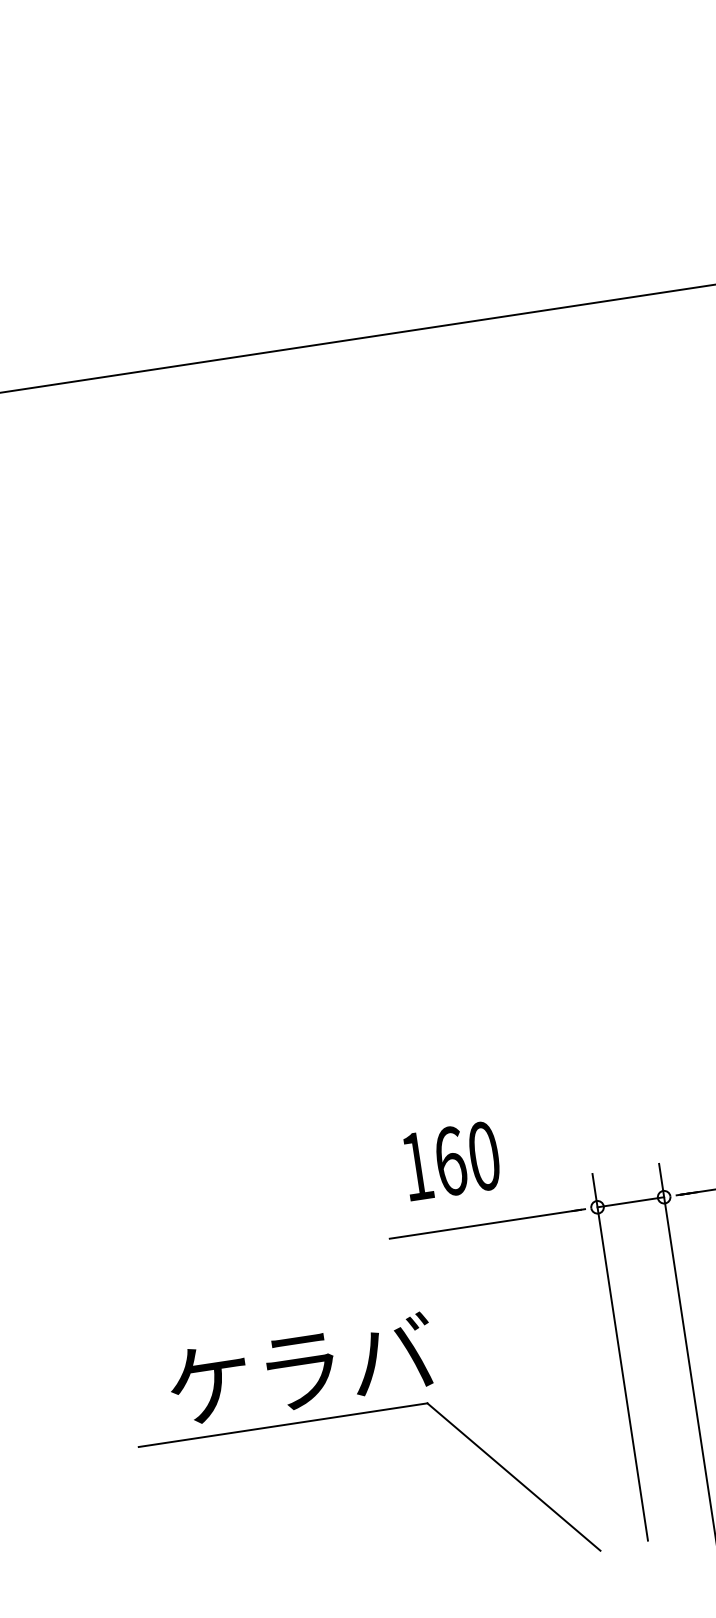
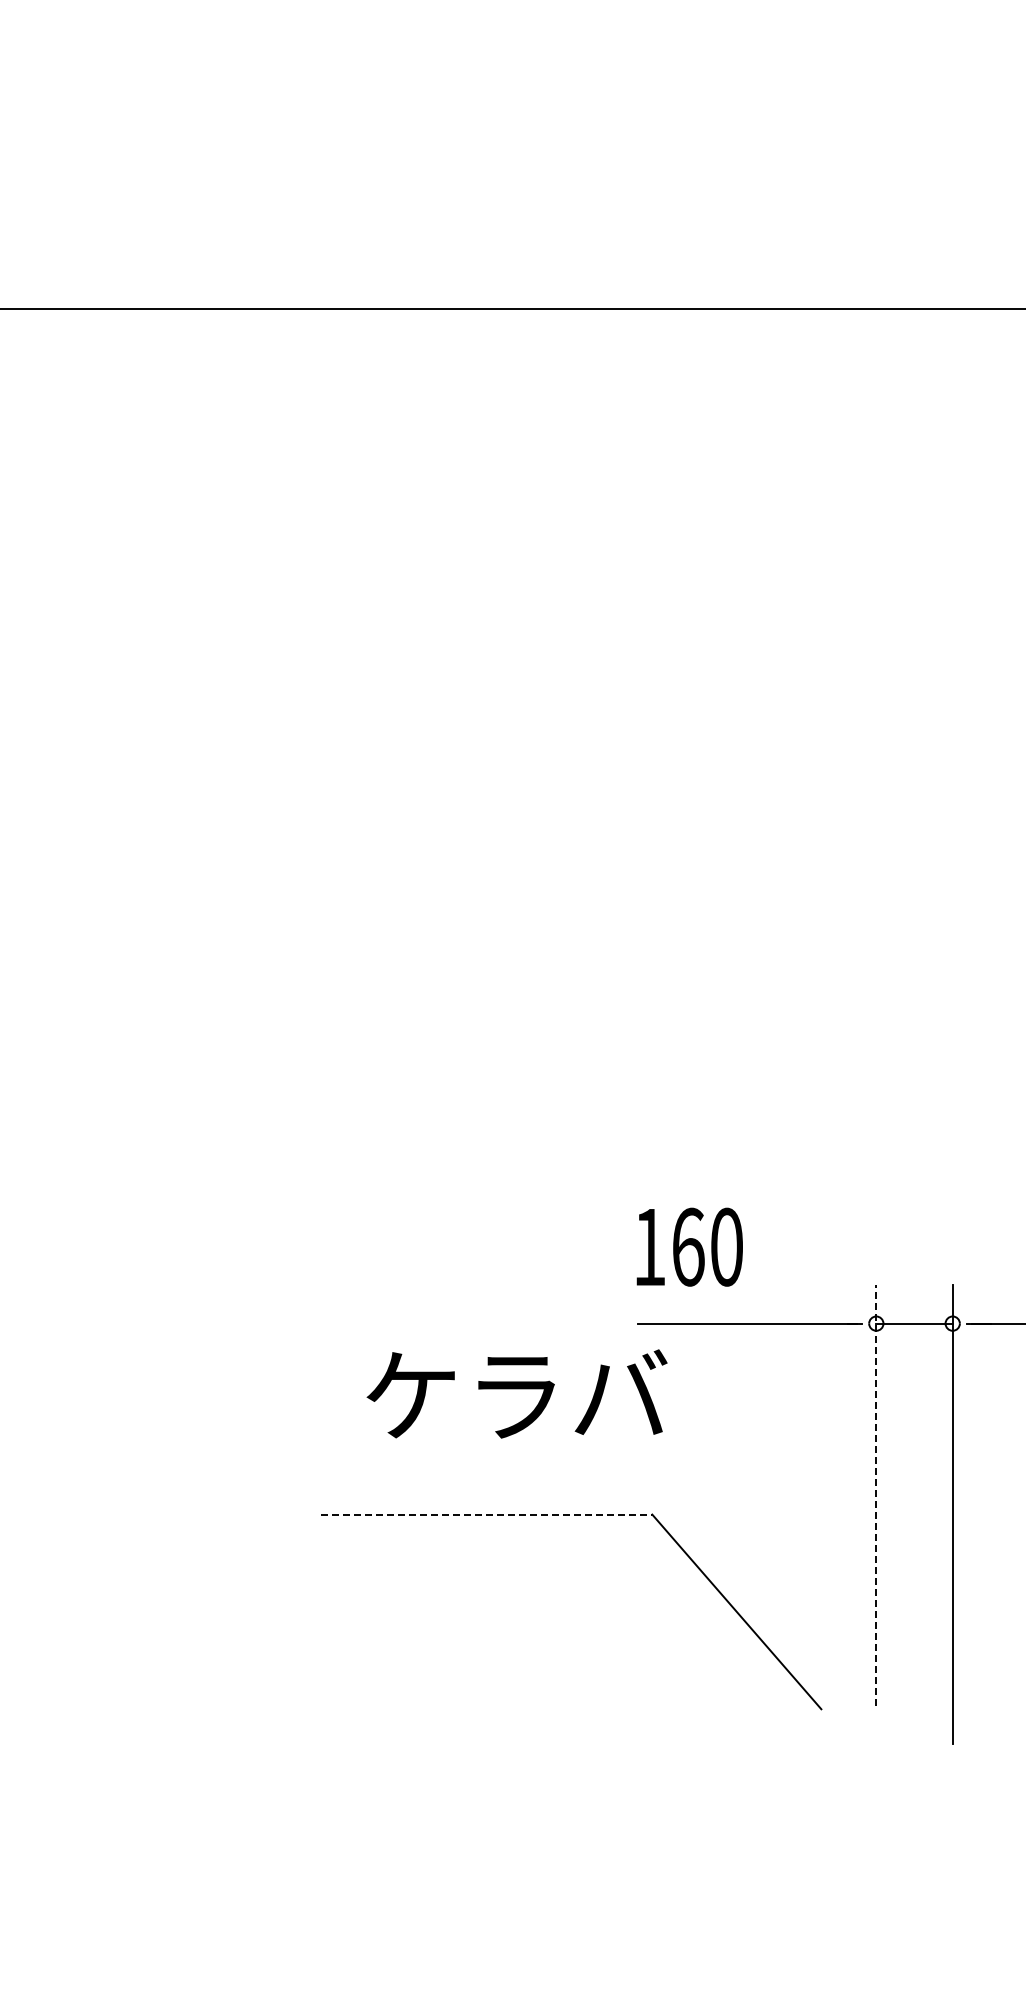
text: (451, 1160) -> (689, 1246), moved
line: (620, 1357) -> (876, 1495), solid -> dashed
text: (301, 1368) -> (516, 1393), moved
line: (282, 1425) -> (486, 1514), solid -> dashed

